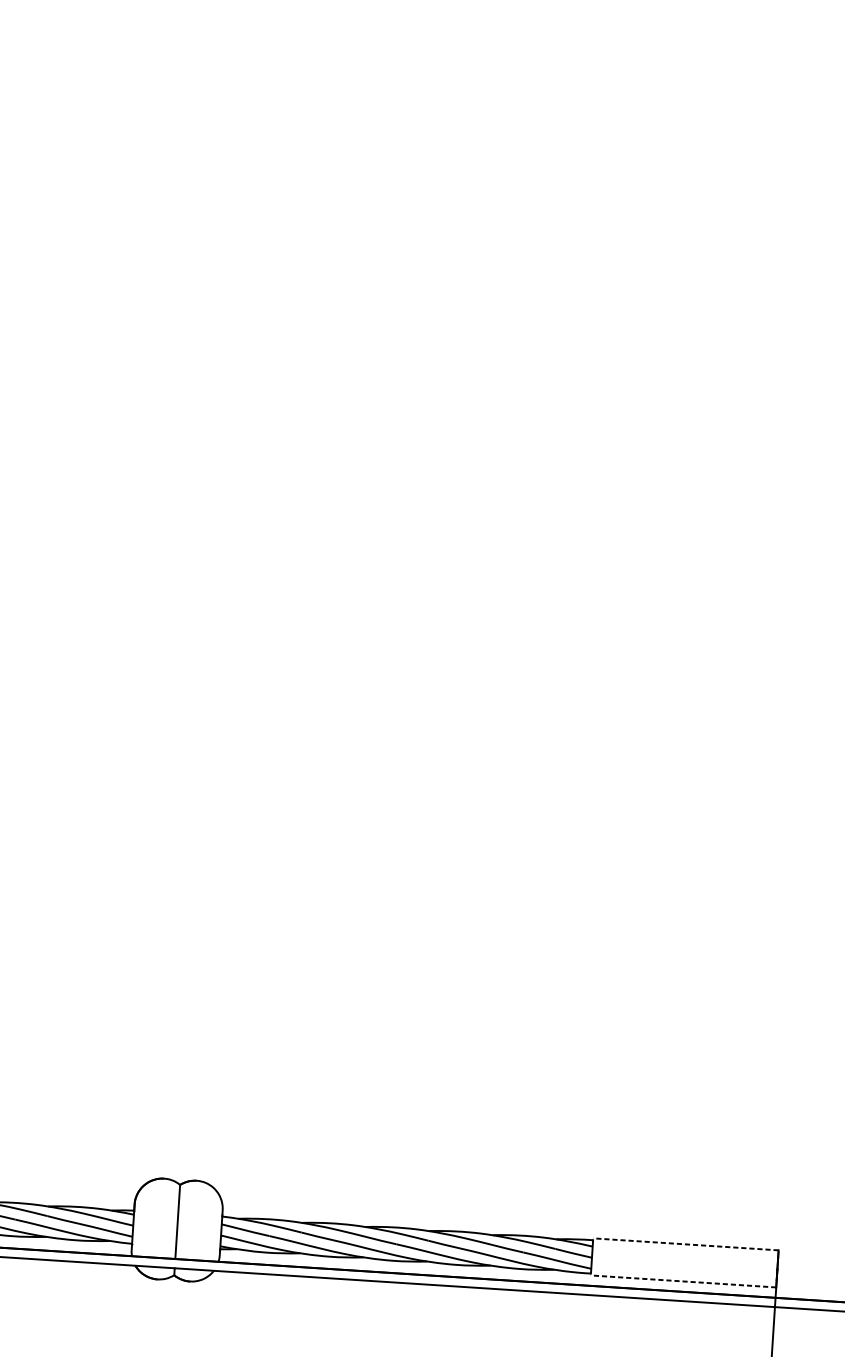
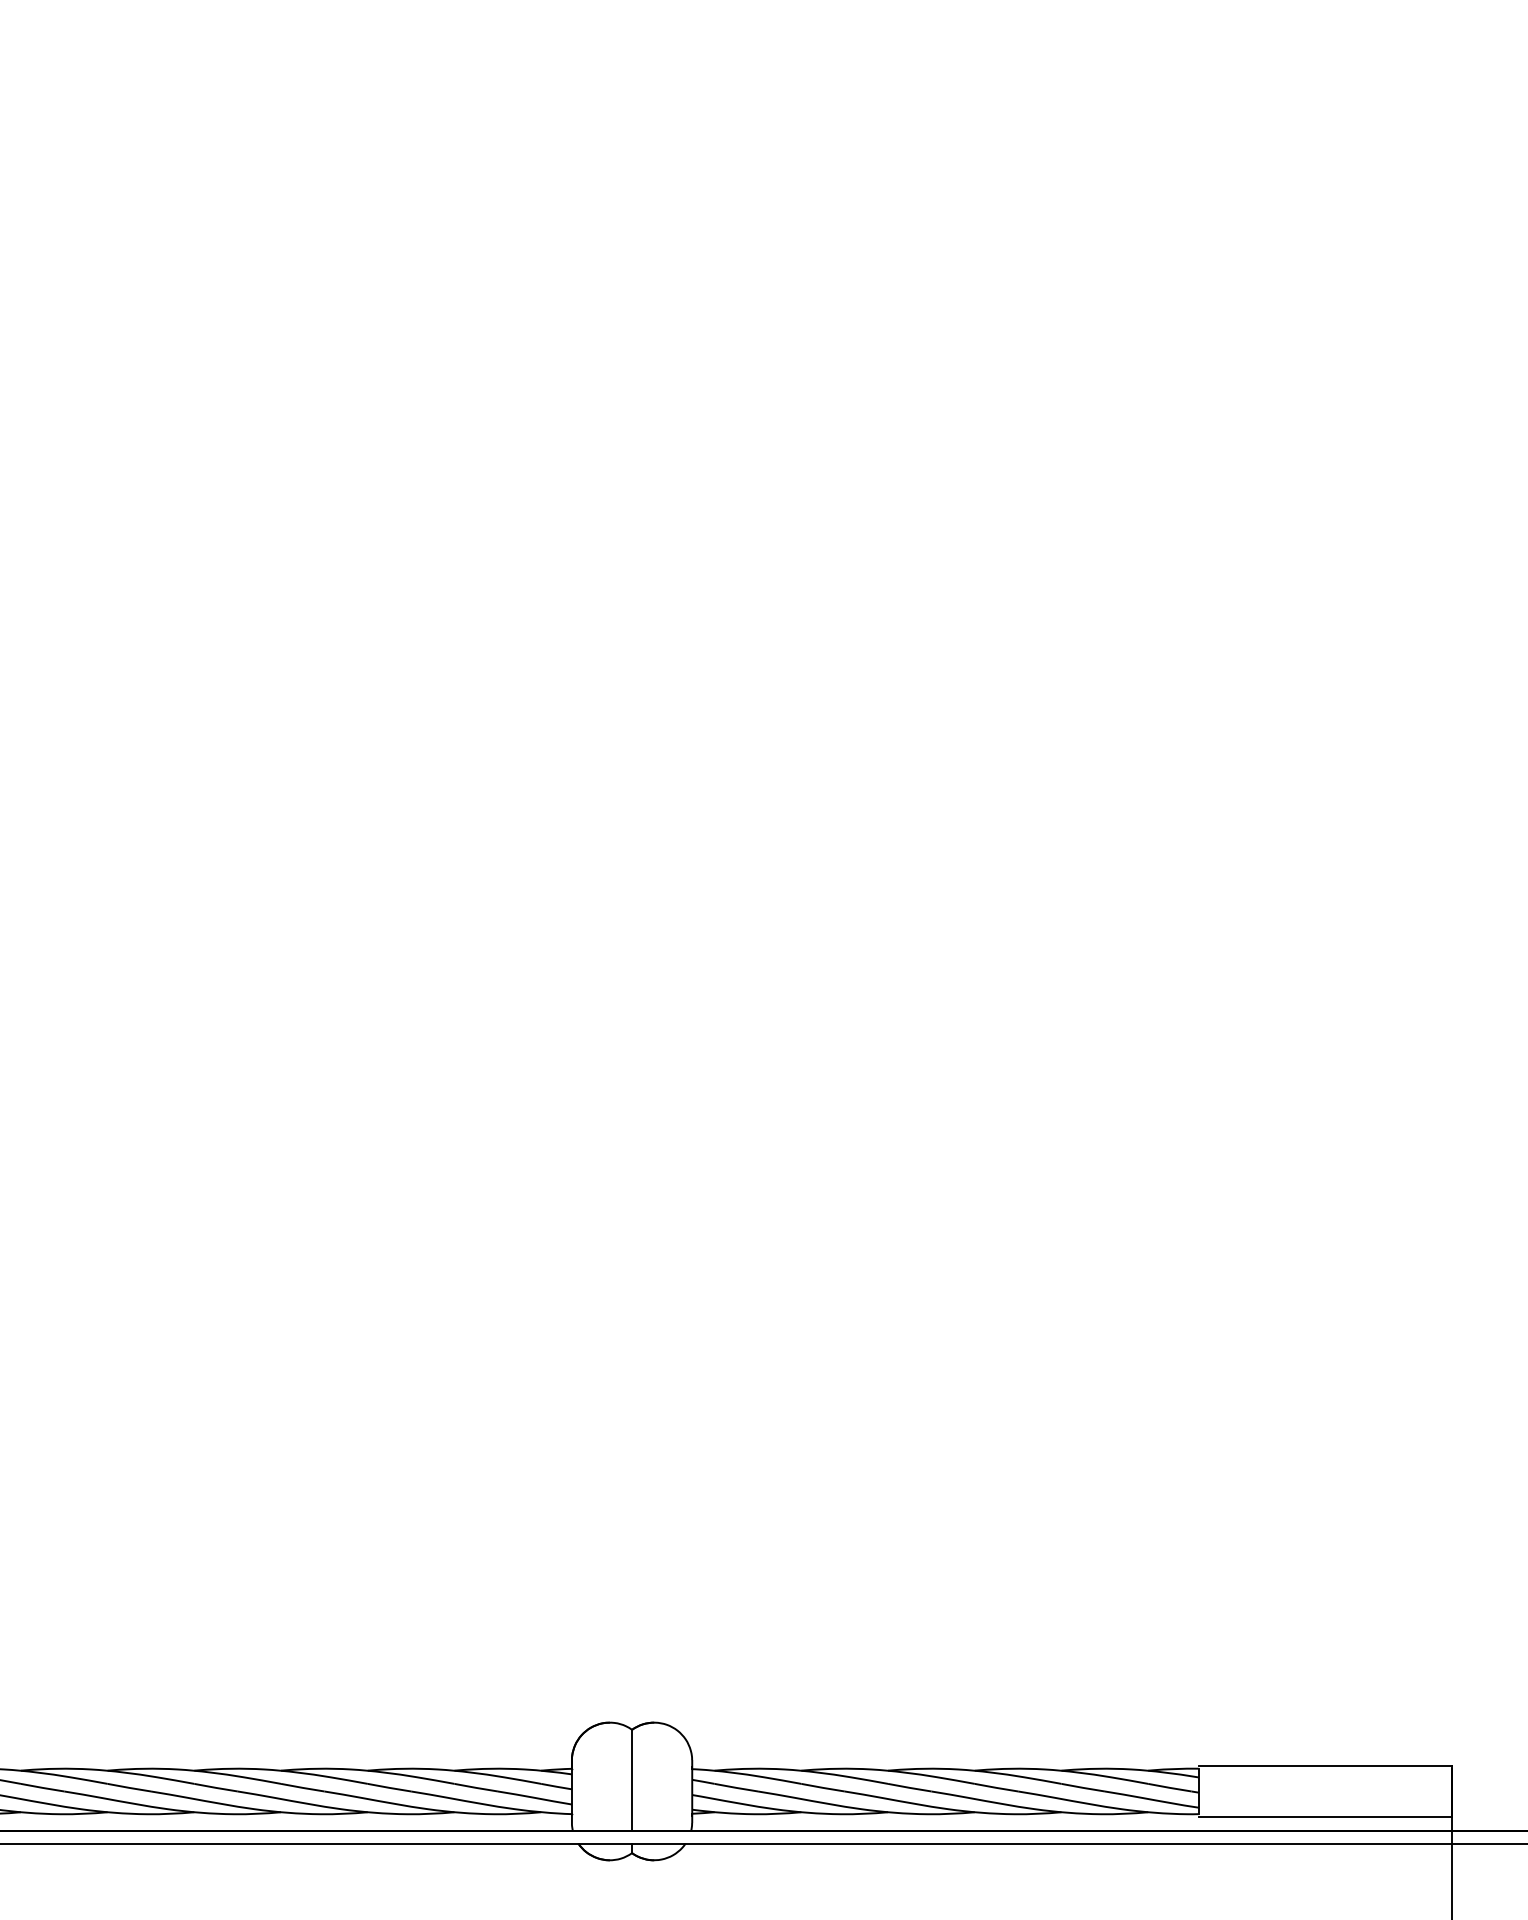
line: (686, 1244) -> (1325, 1766), dashed -> solid
line: (683, 1281) -> (1325, 1816), dashed -> solid

